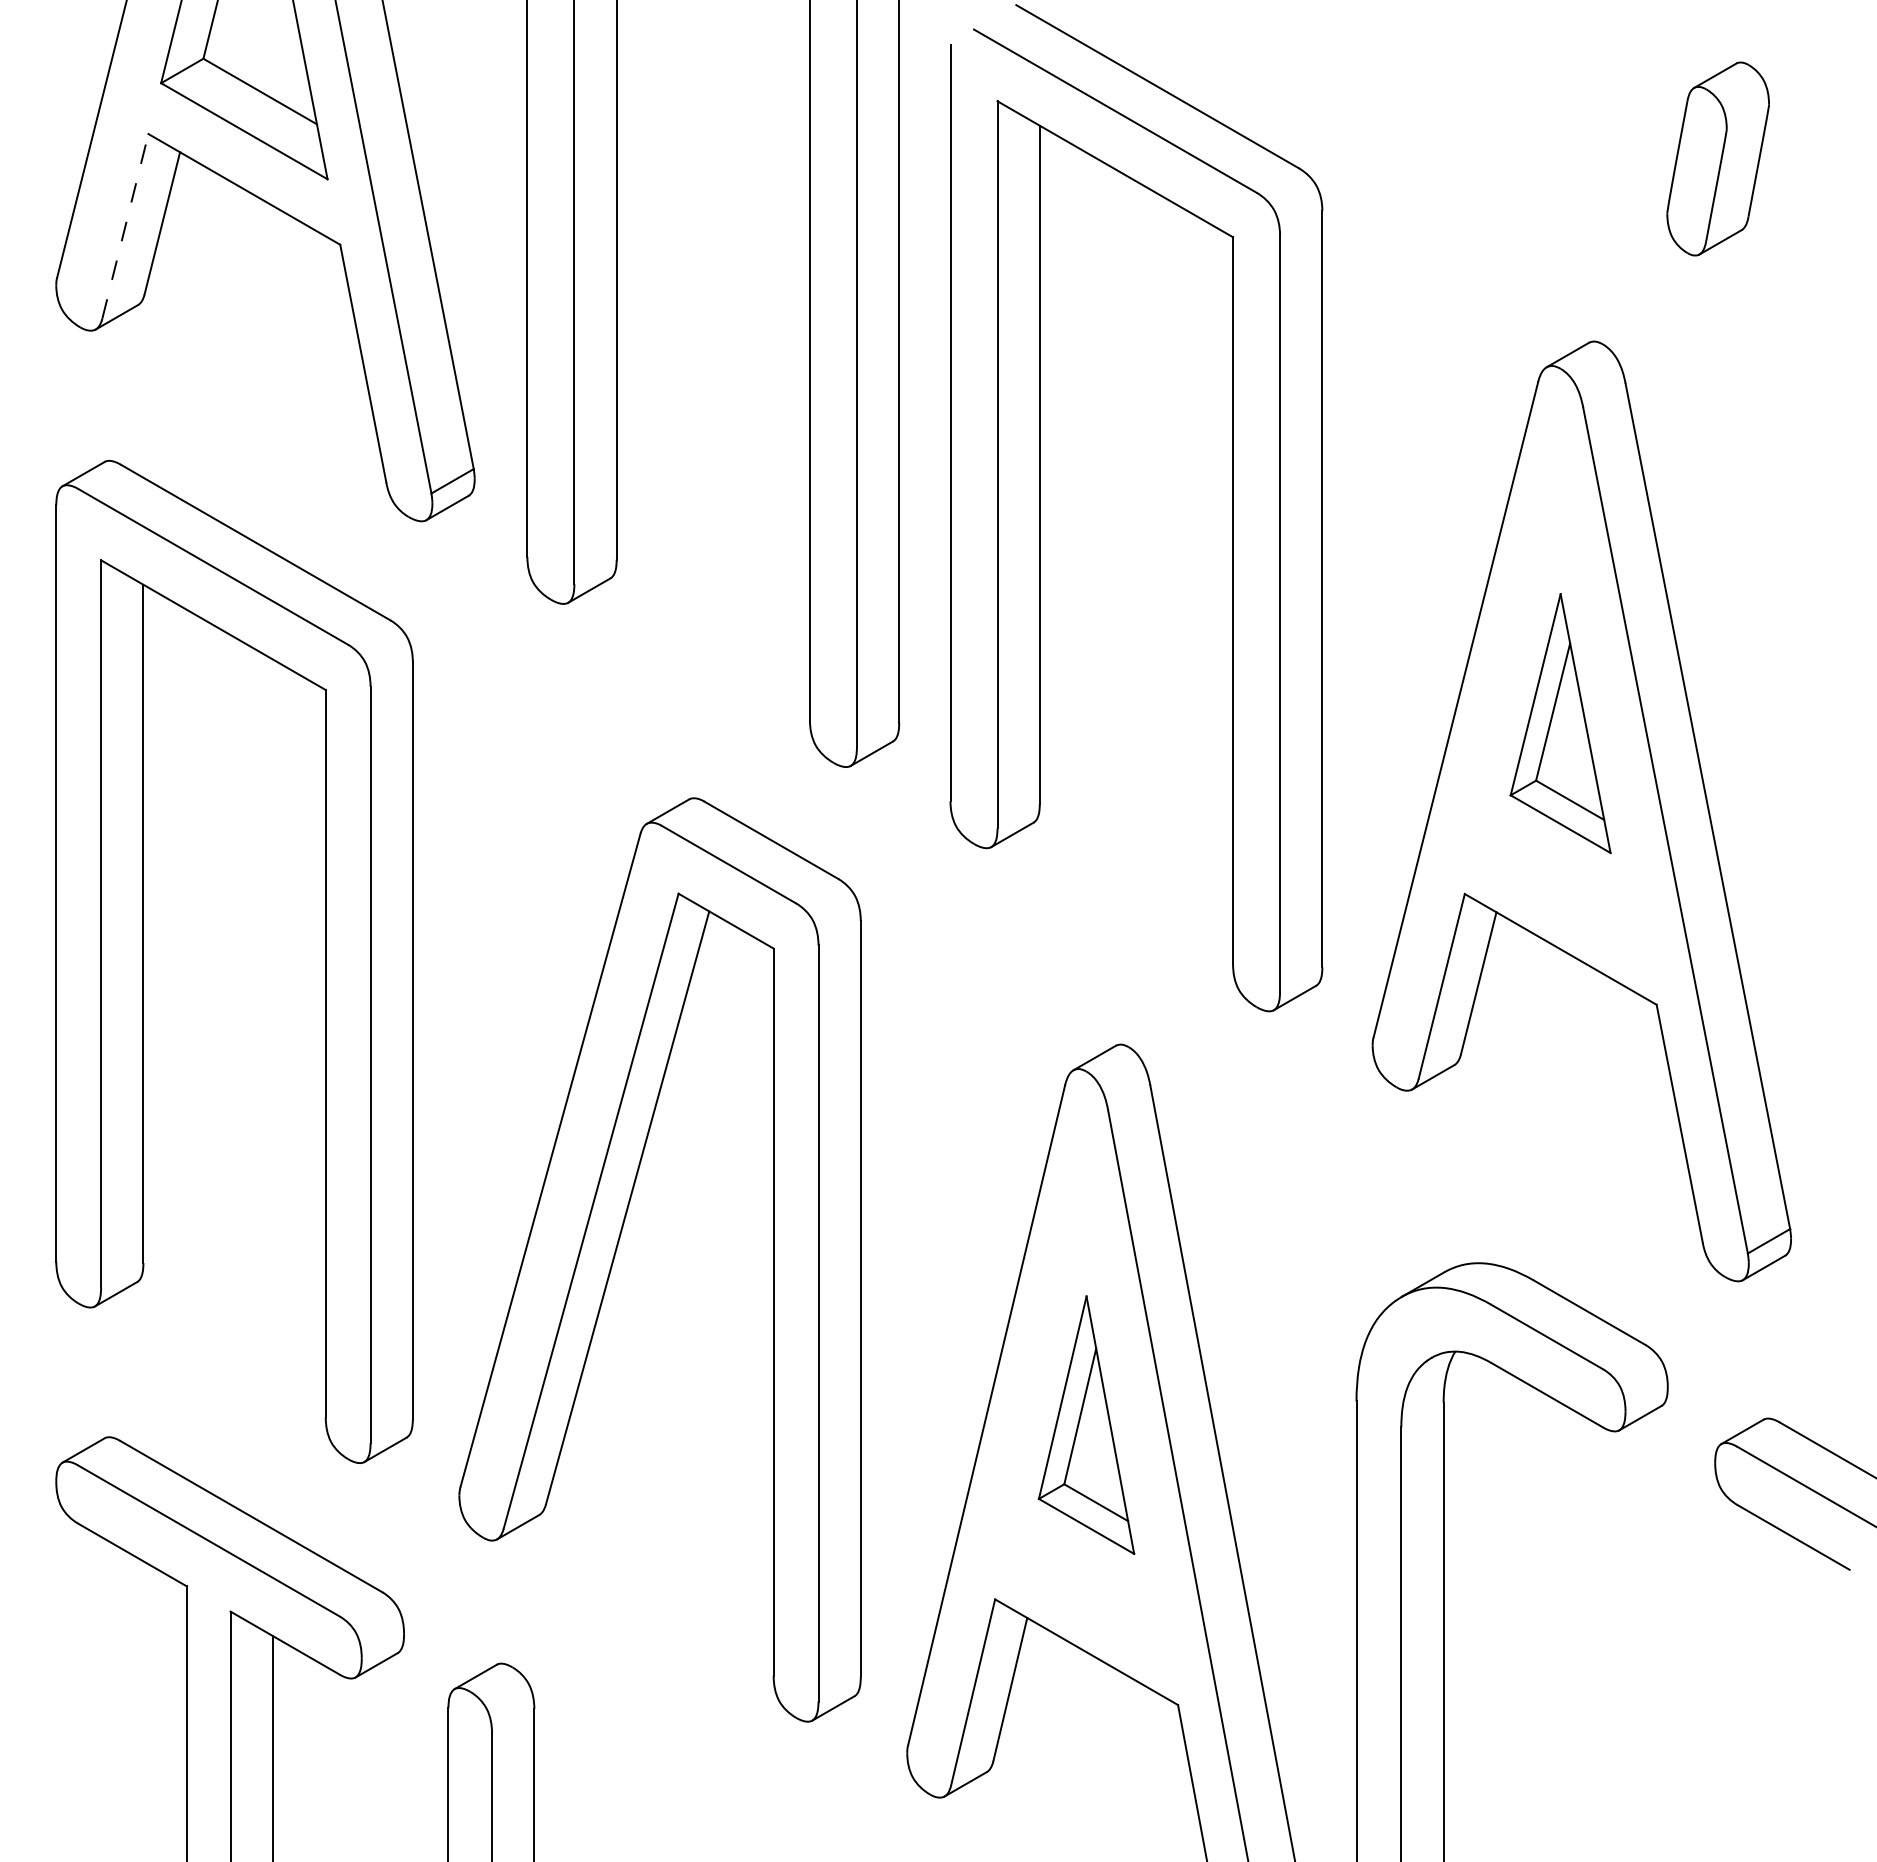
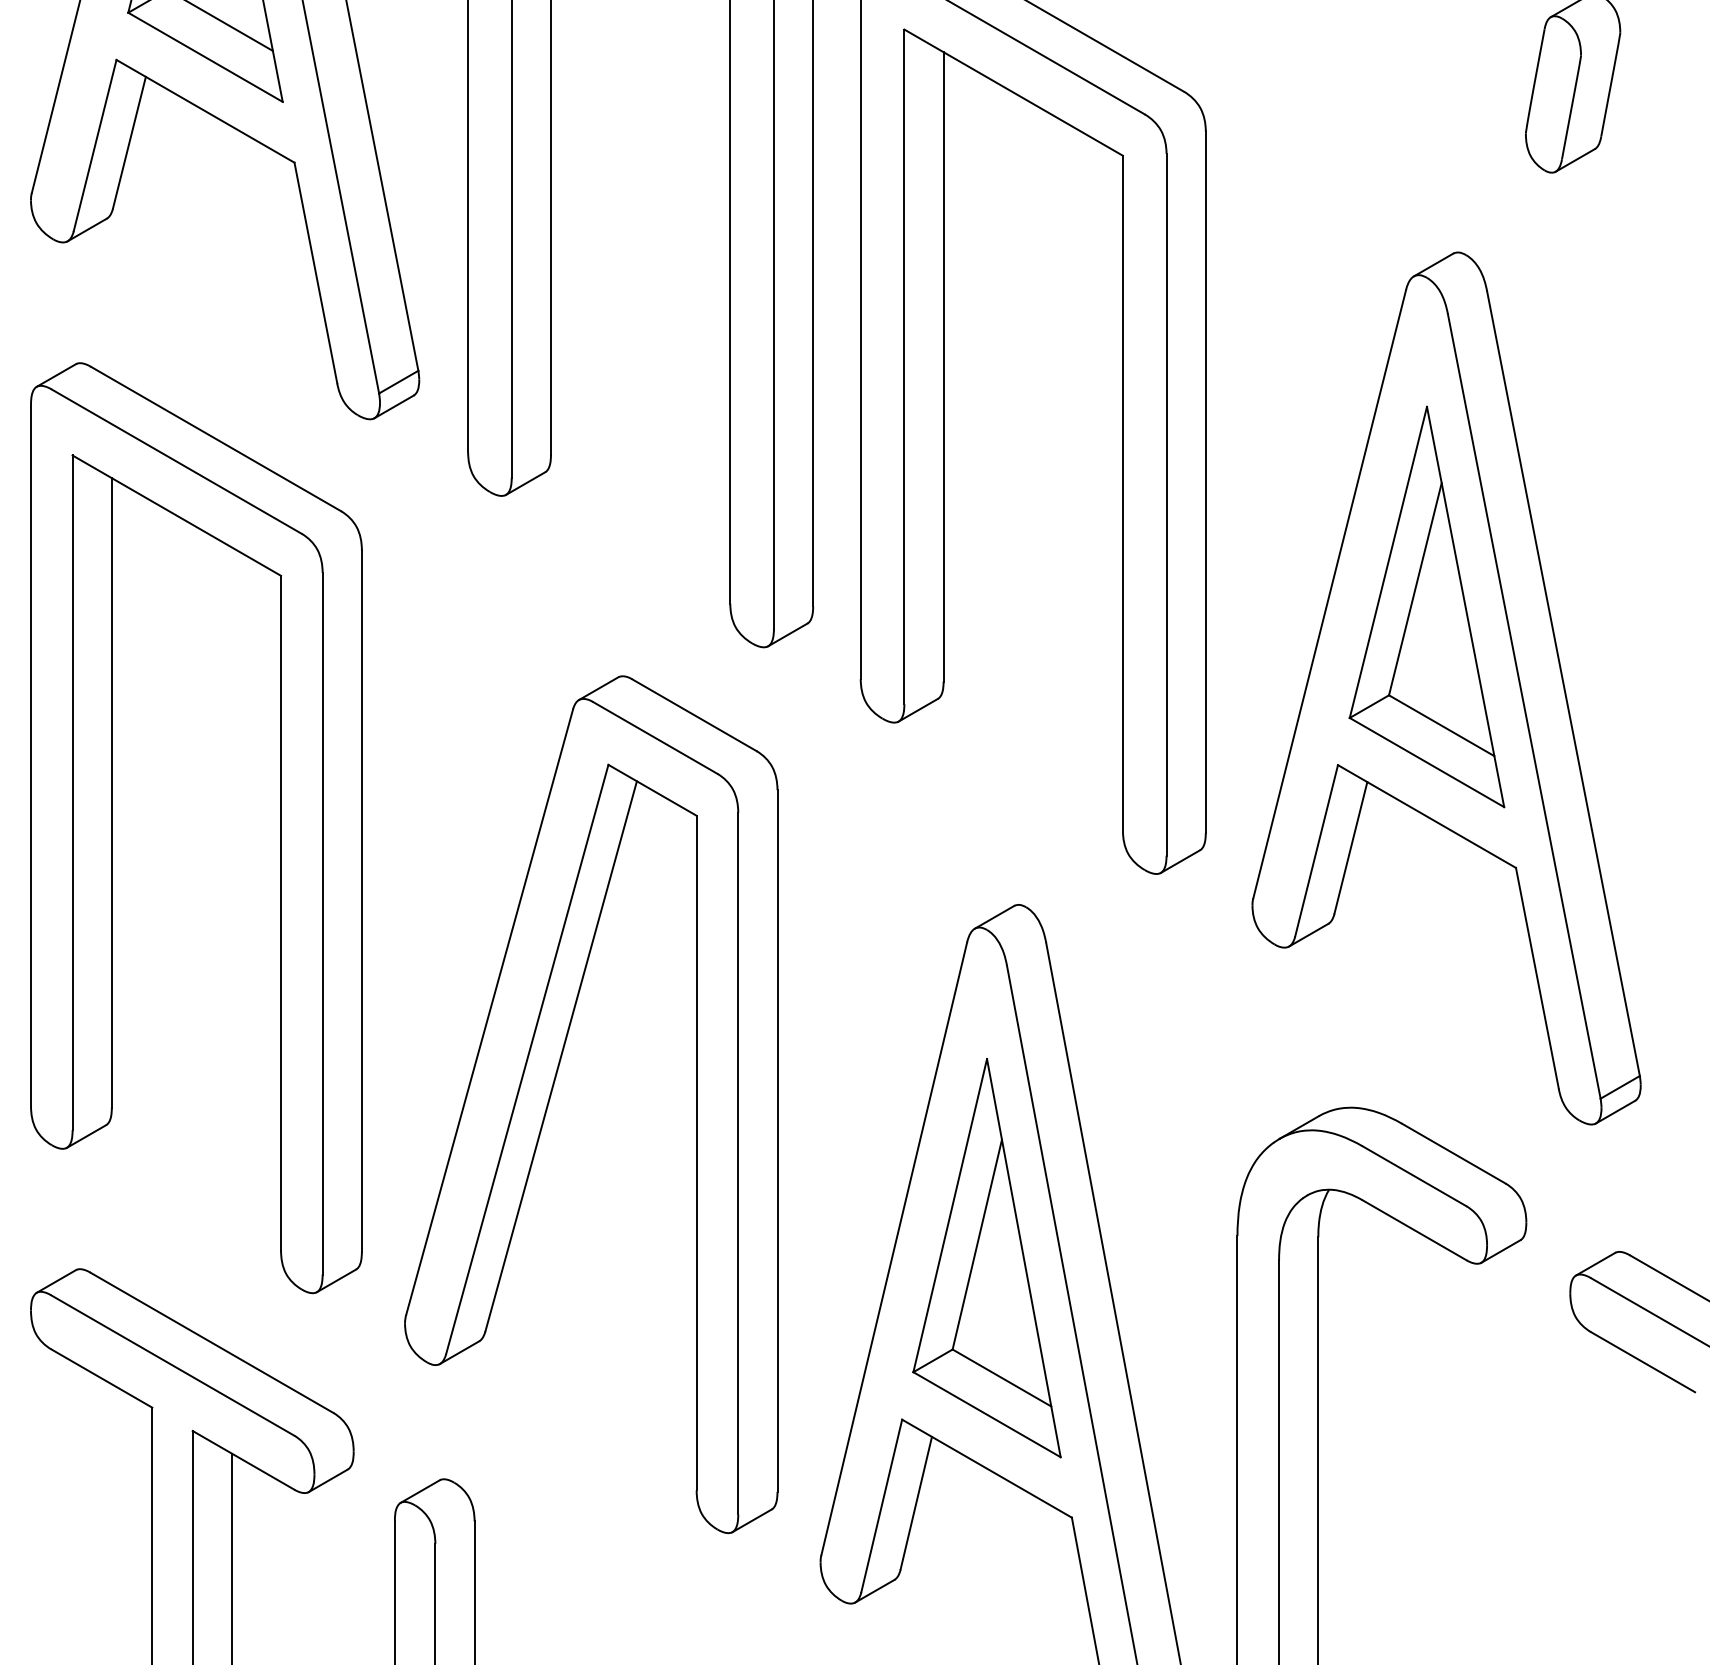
line: (125, 225) -> (95, 144), dashed -> solid
part: (1560, 723) -> (1426, 606), size x1.67
part: (1086, 1424) -> (986, 1257), size x1.67

